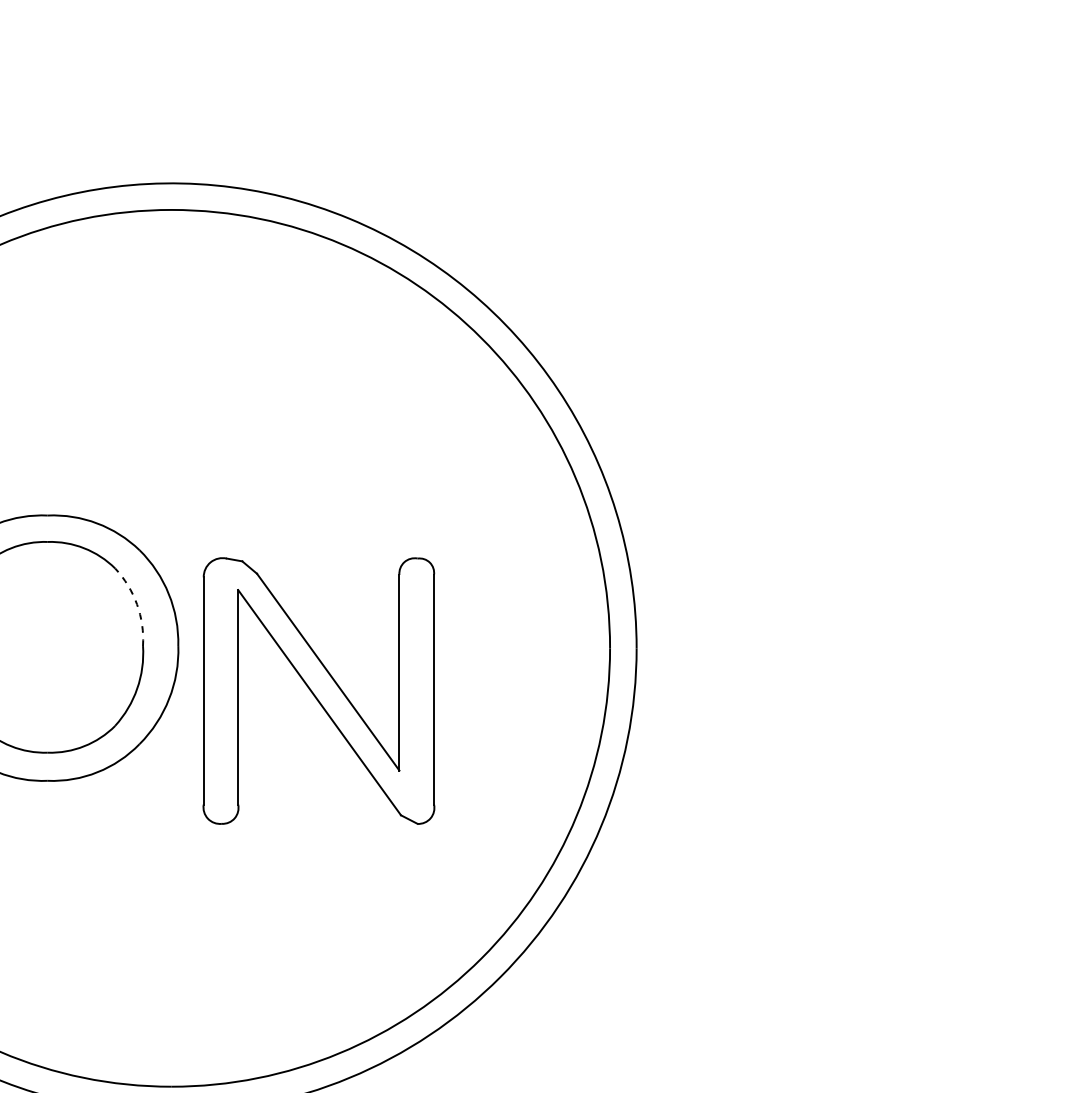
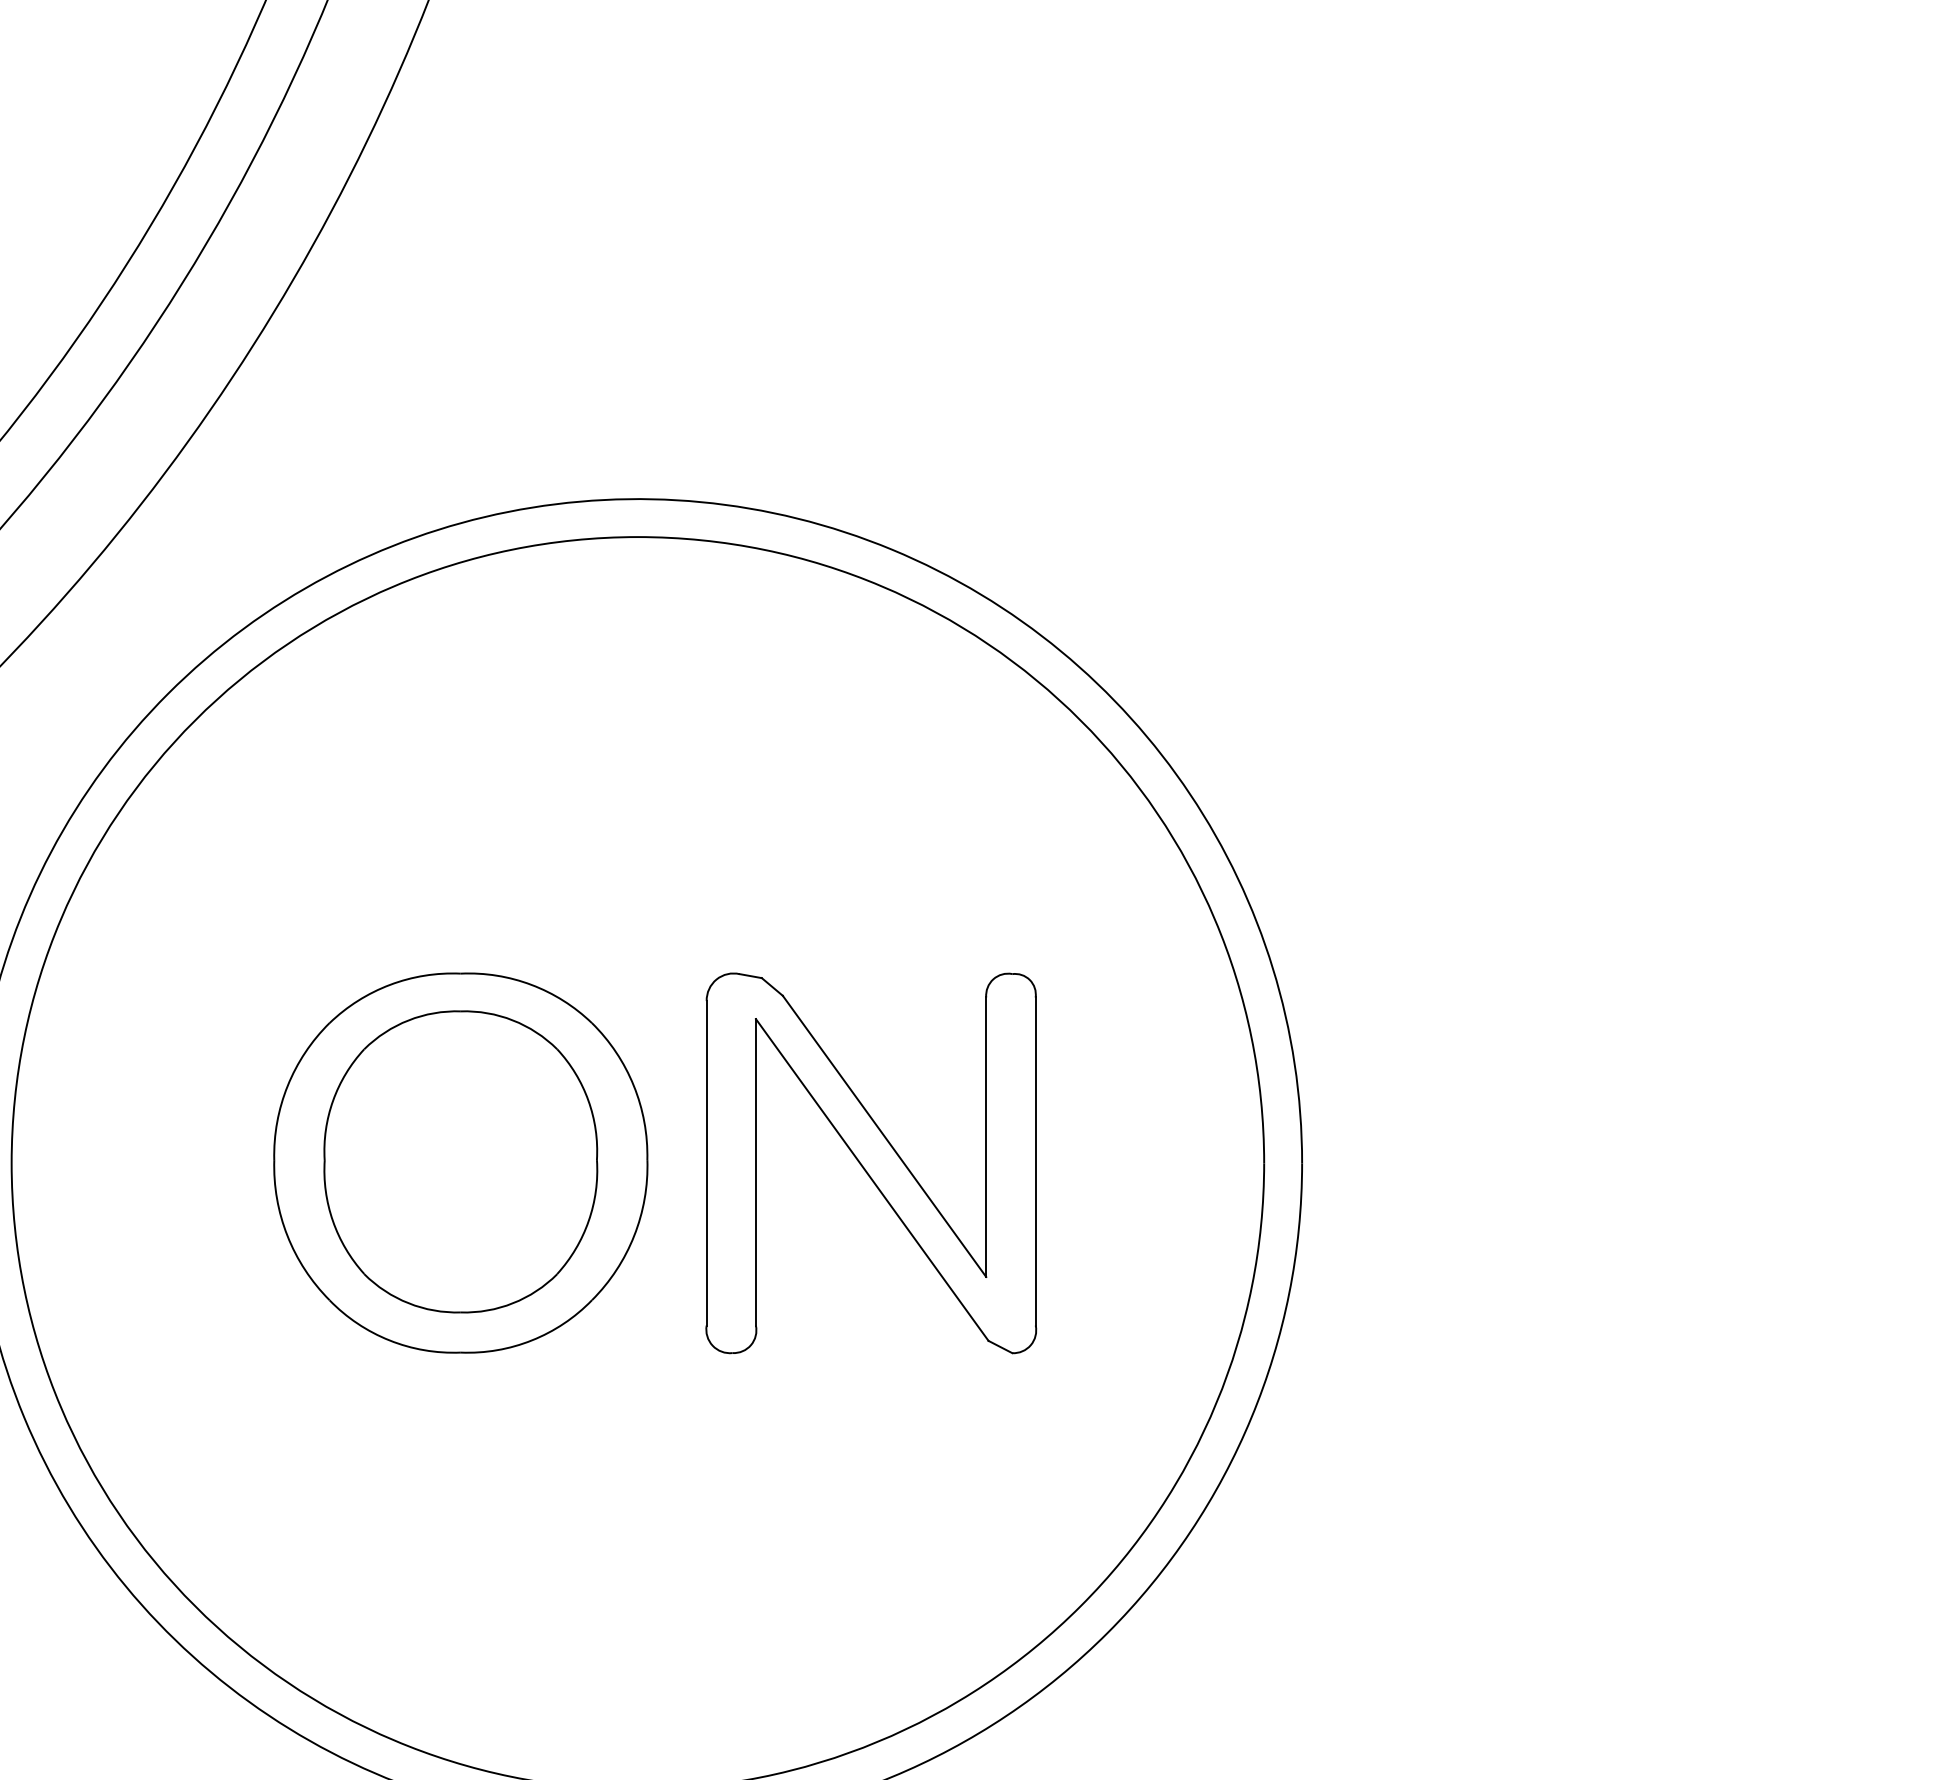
arc: (137, 604) -> (588, 1100), dashed -> solid
part: (319, 691) -> (871, 1163), moved

